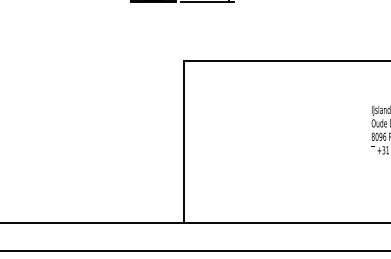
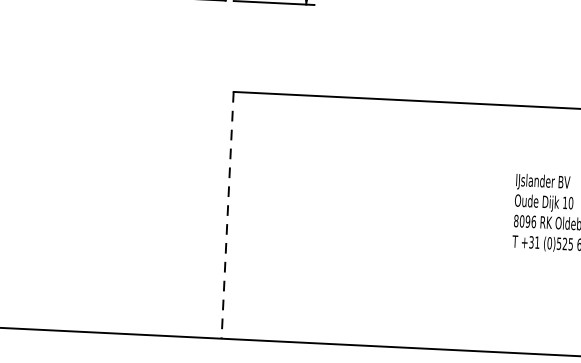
line: (184, 142) -> (228, 215), solid -> dashed

